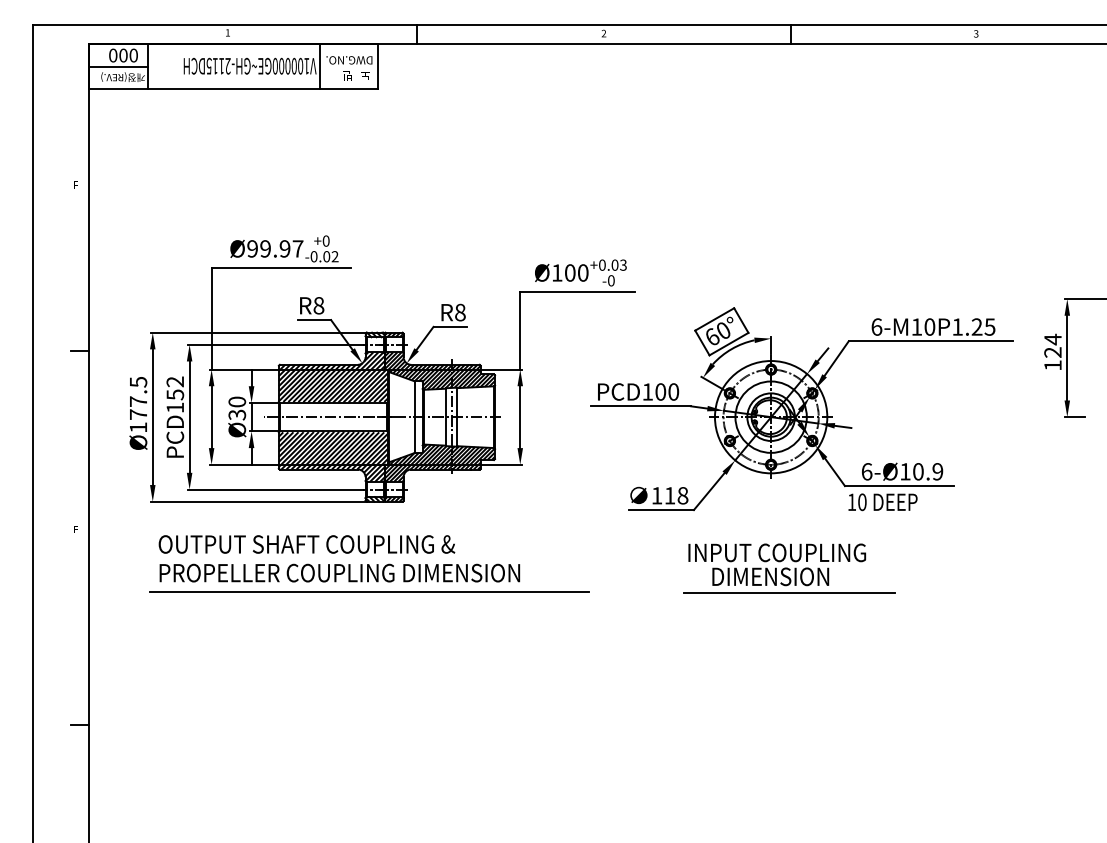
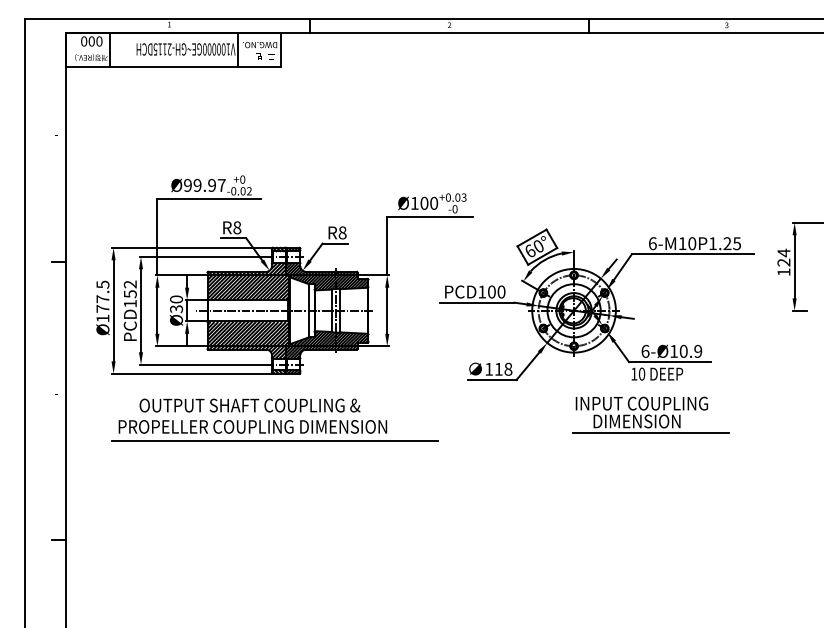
line: (118, 67) -> (88, 50), removed
text: (306, 544) -> (249, 405), moved
part: (789, 568) -> (651, 415), moved

